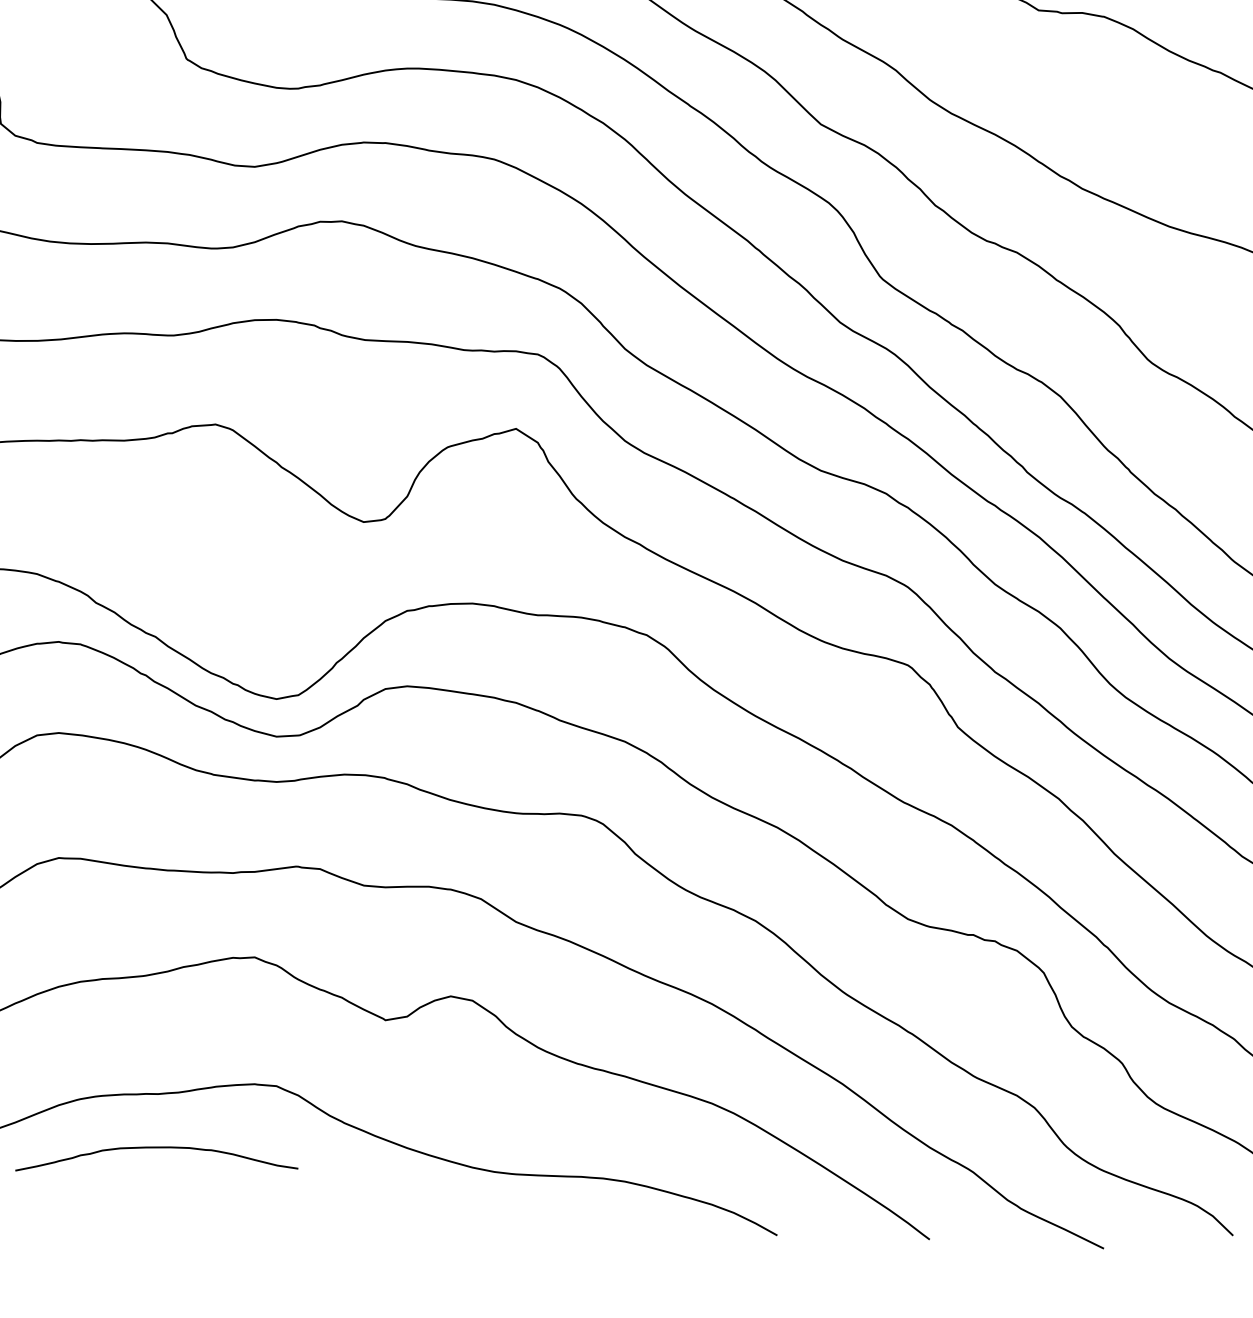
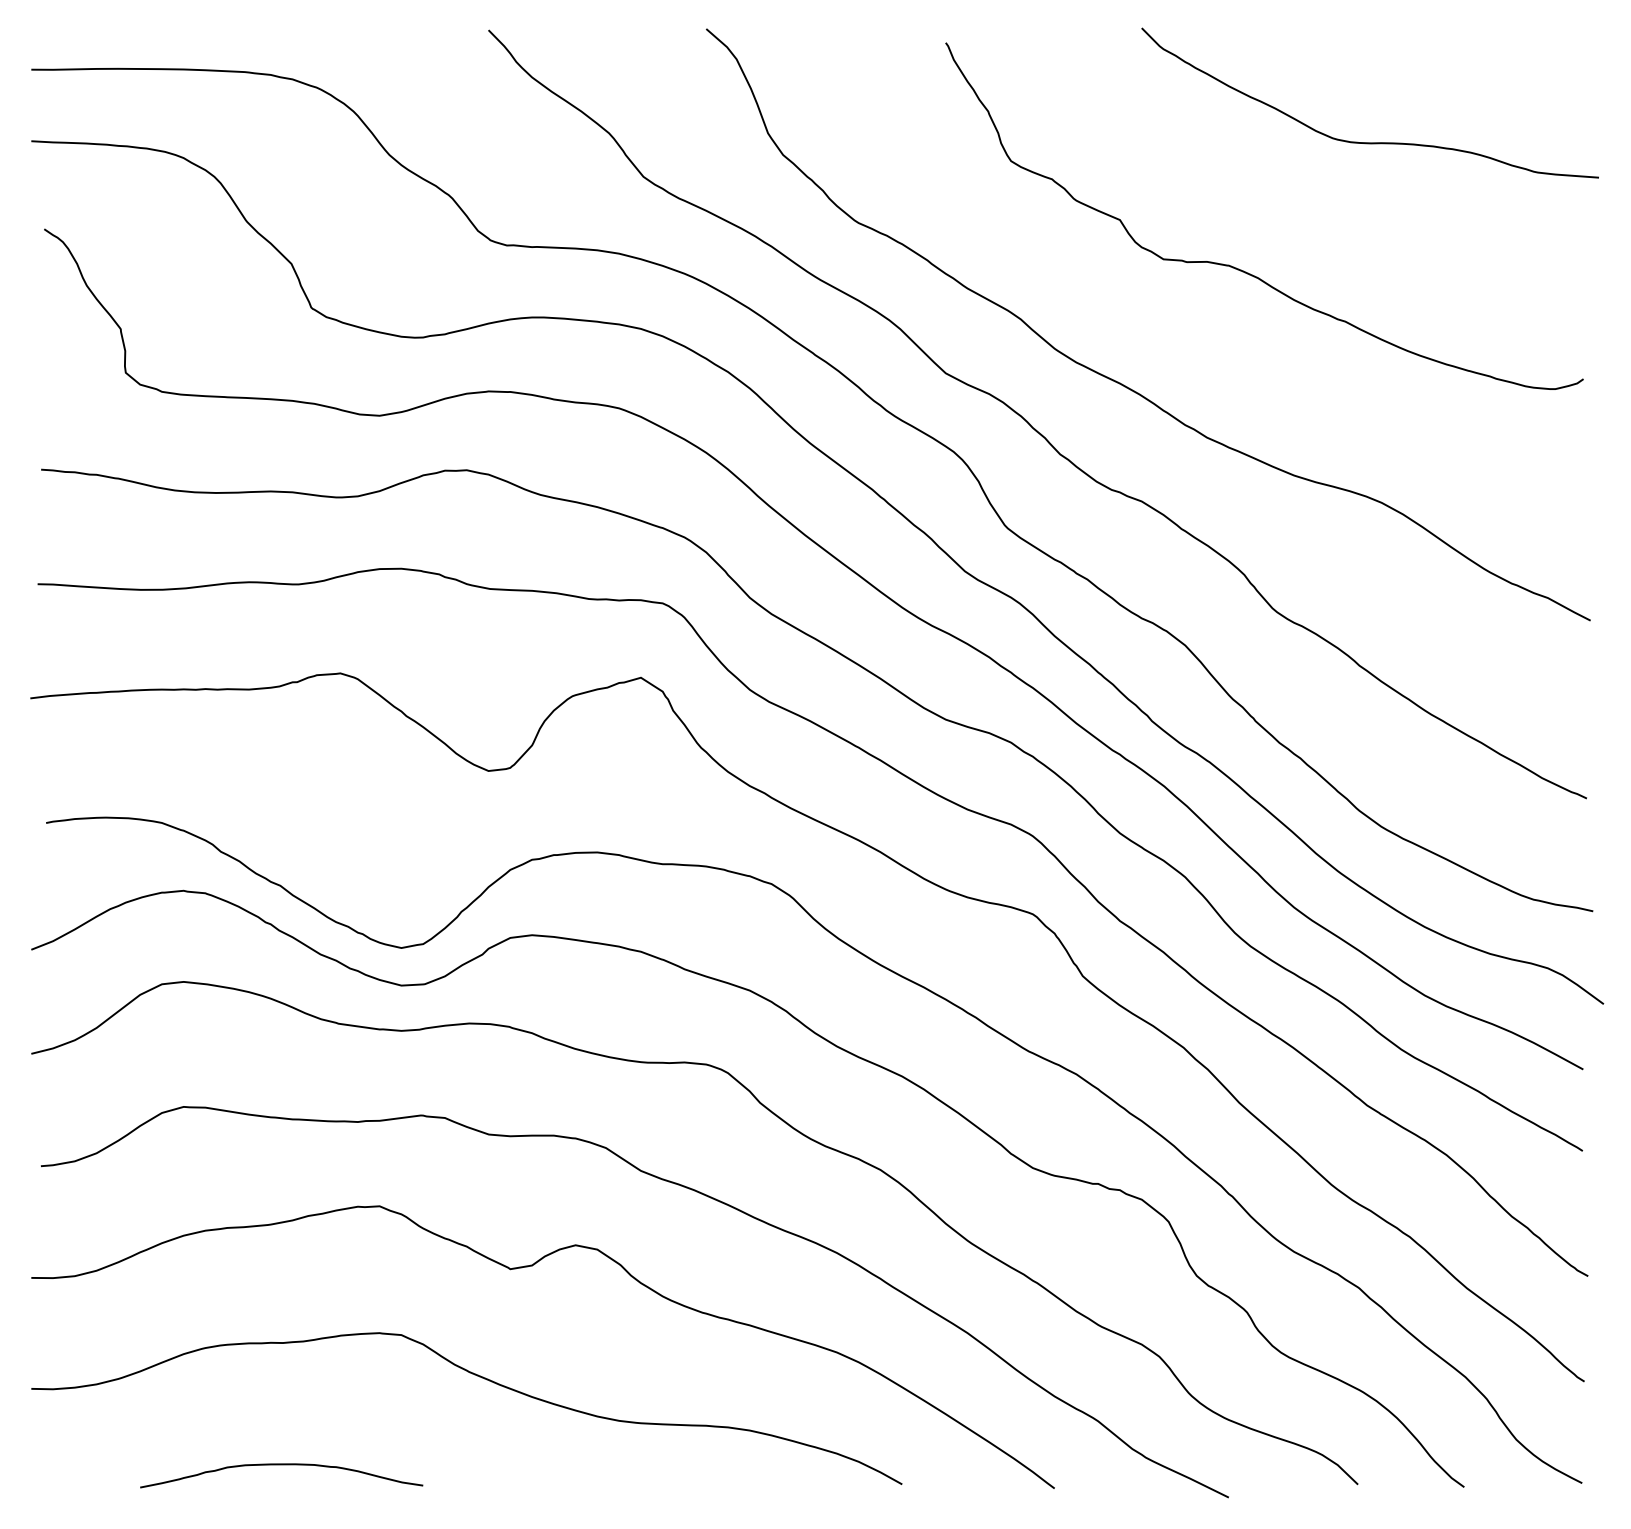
curve: (156, 1148) -> (281, 1465), moved

